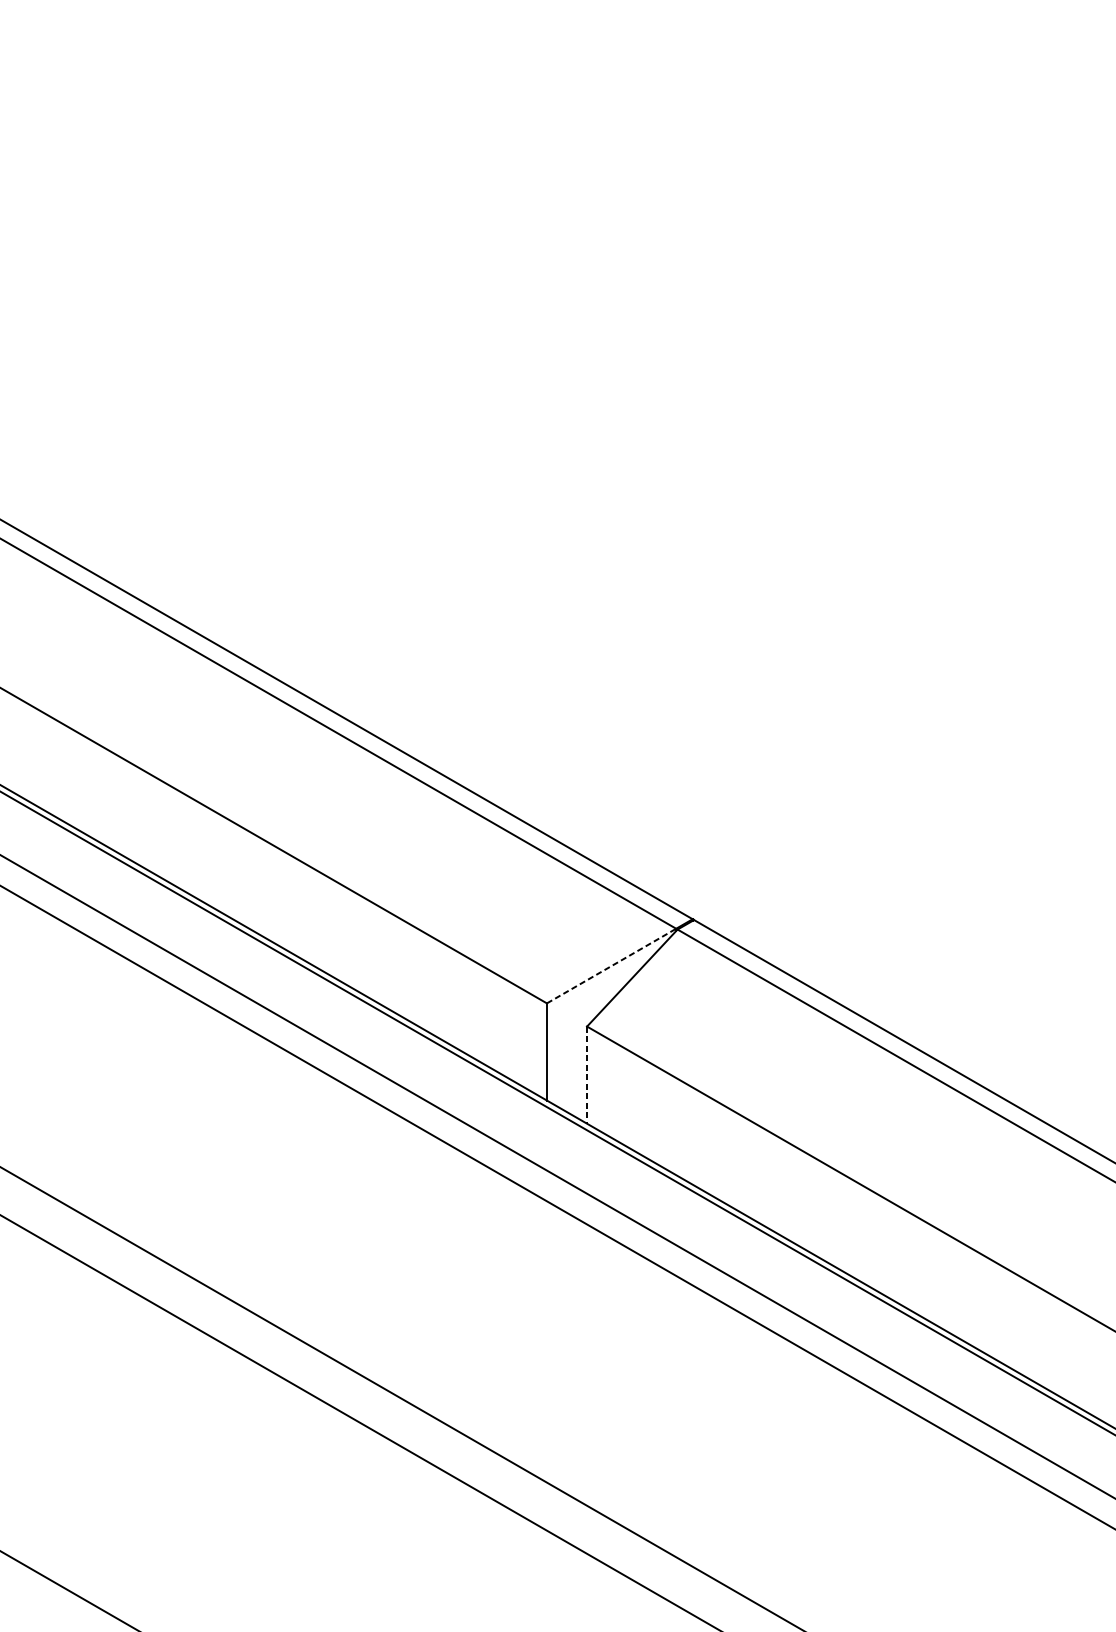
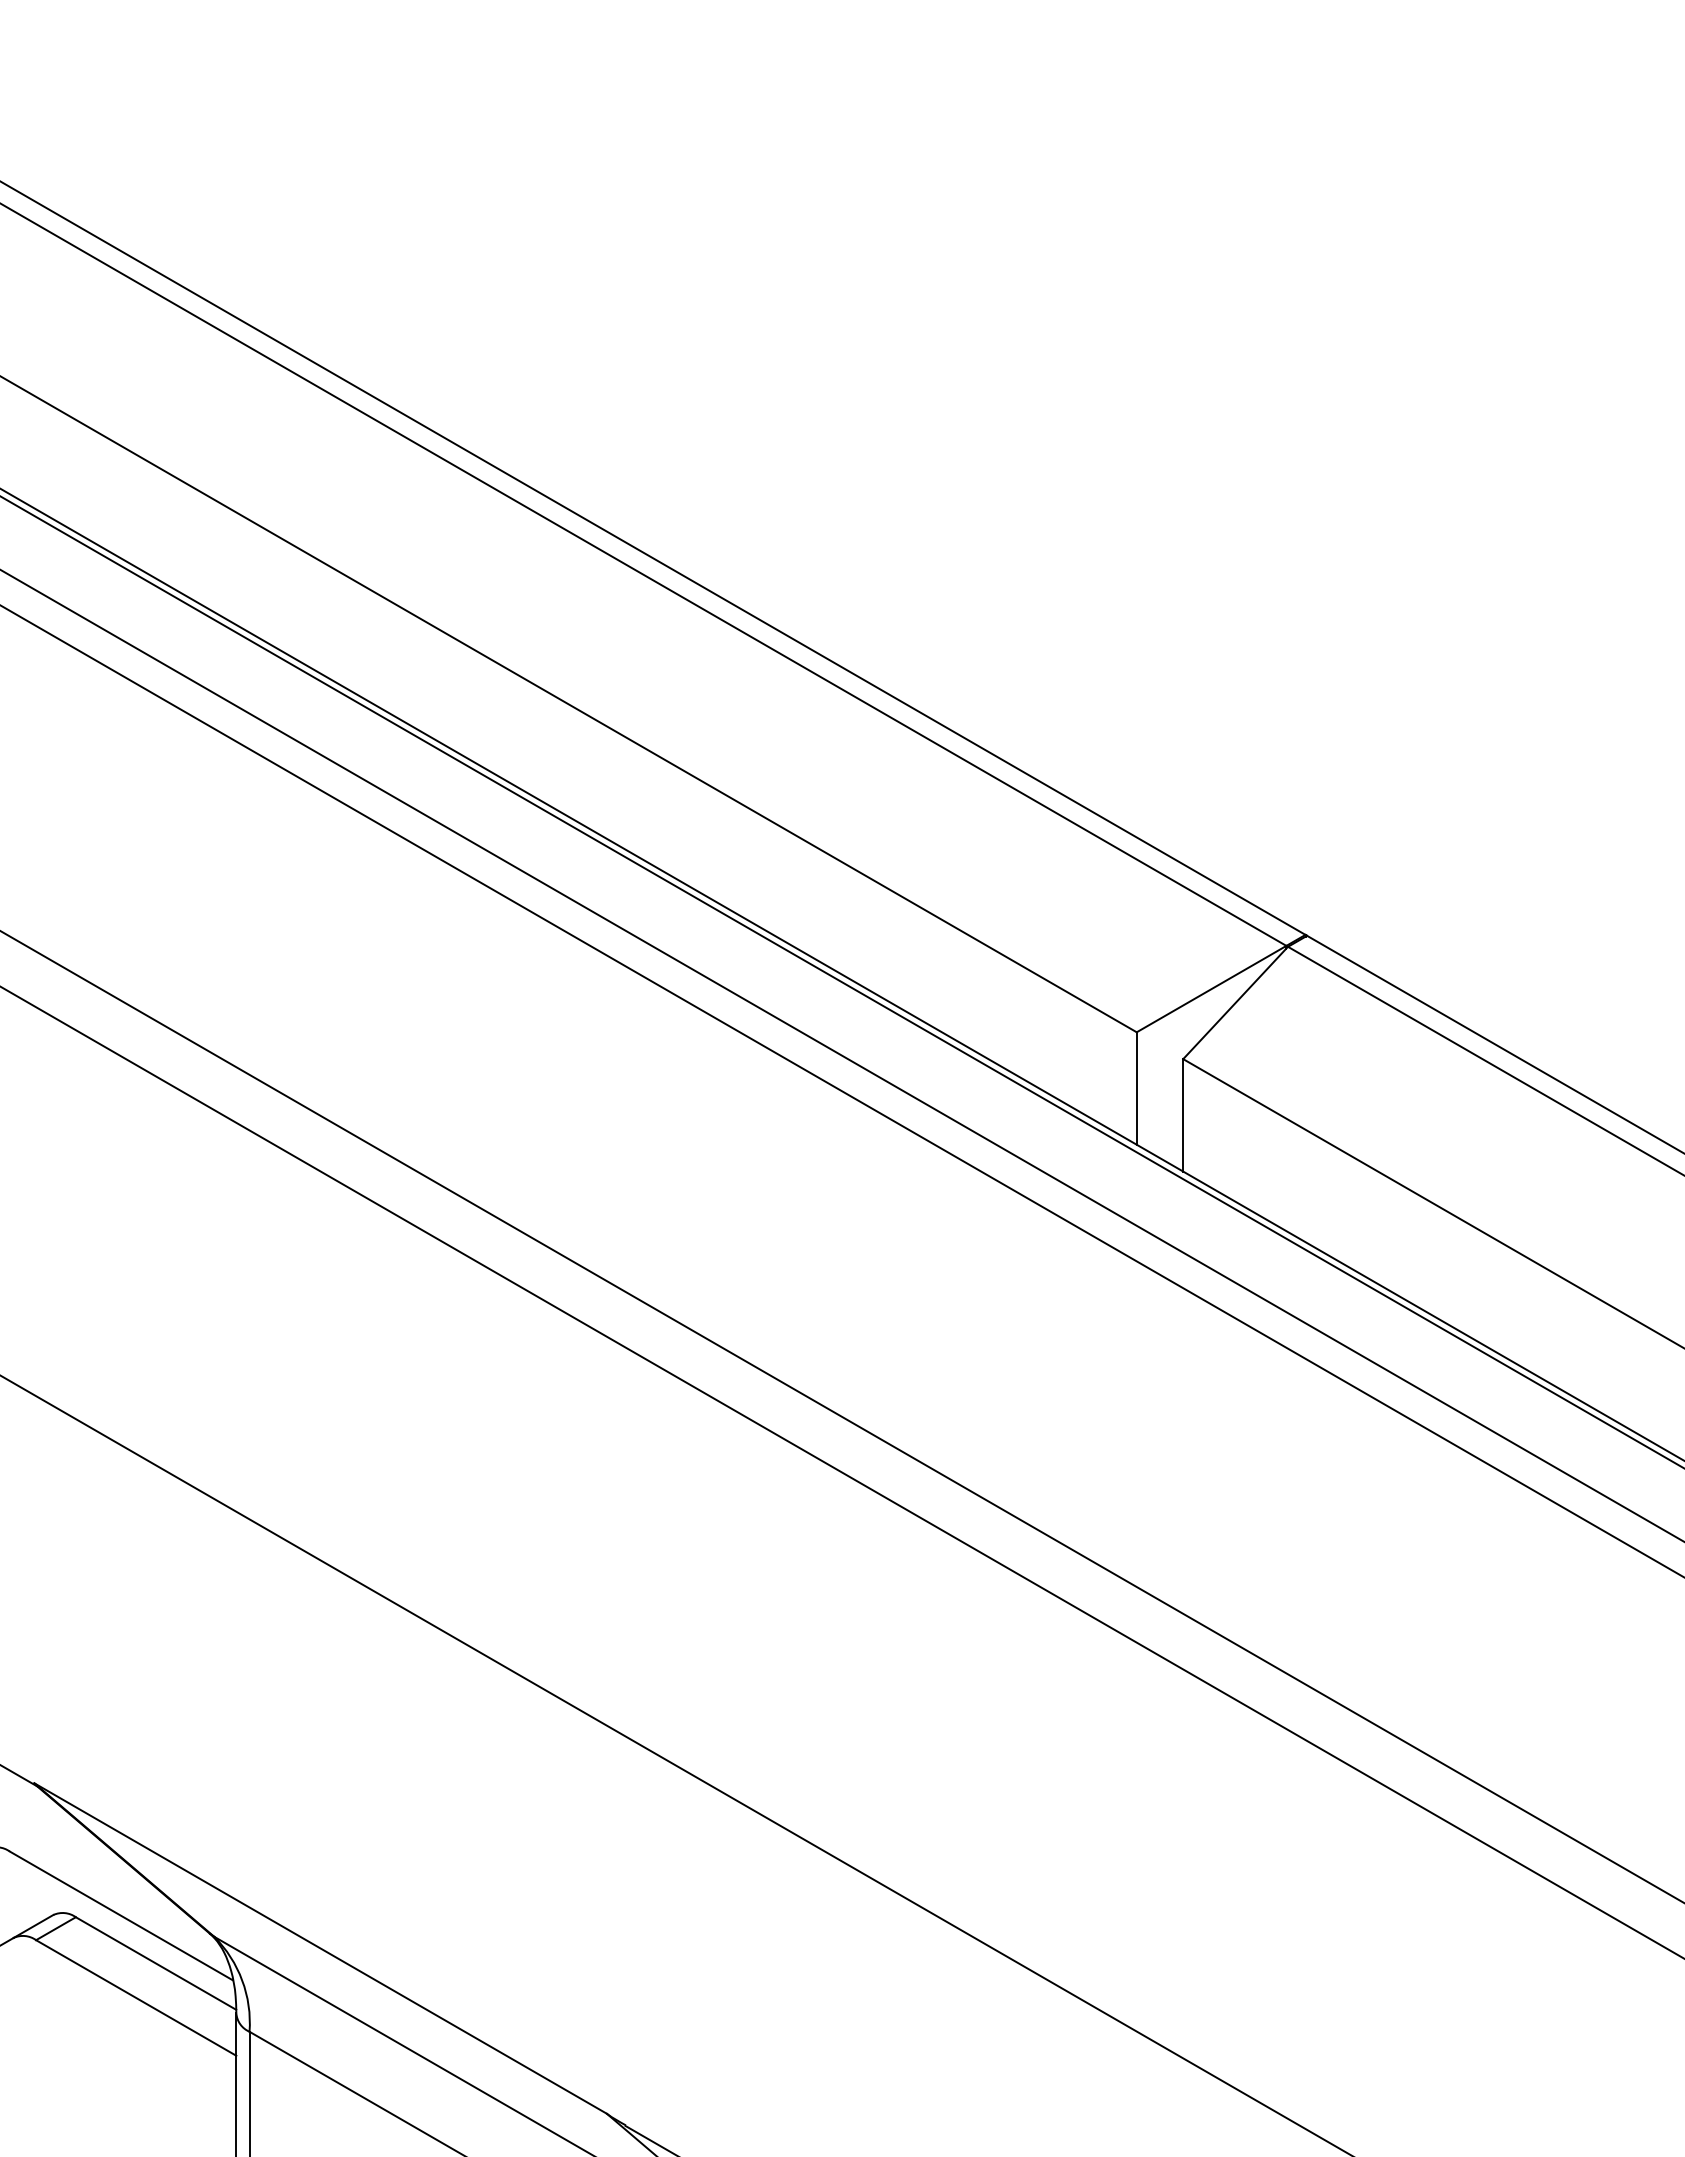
line: (612, 965) -> (1212, 988), dashed -> solid
line: (587, 1075) -> (1183, 1115), dashed -> solid

